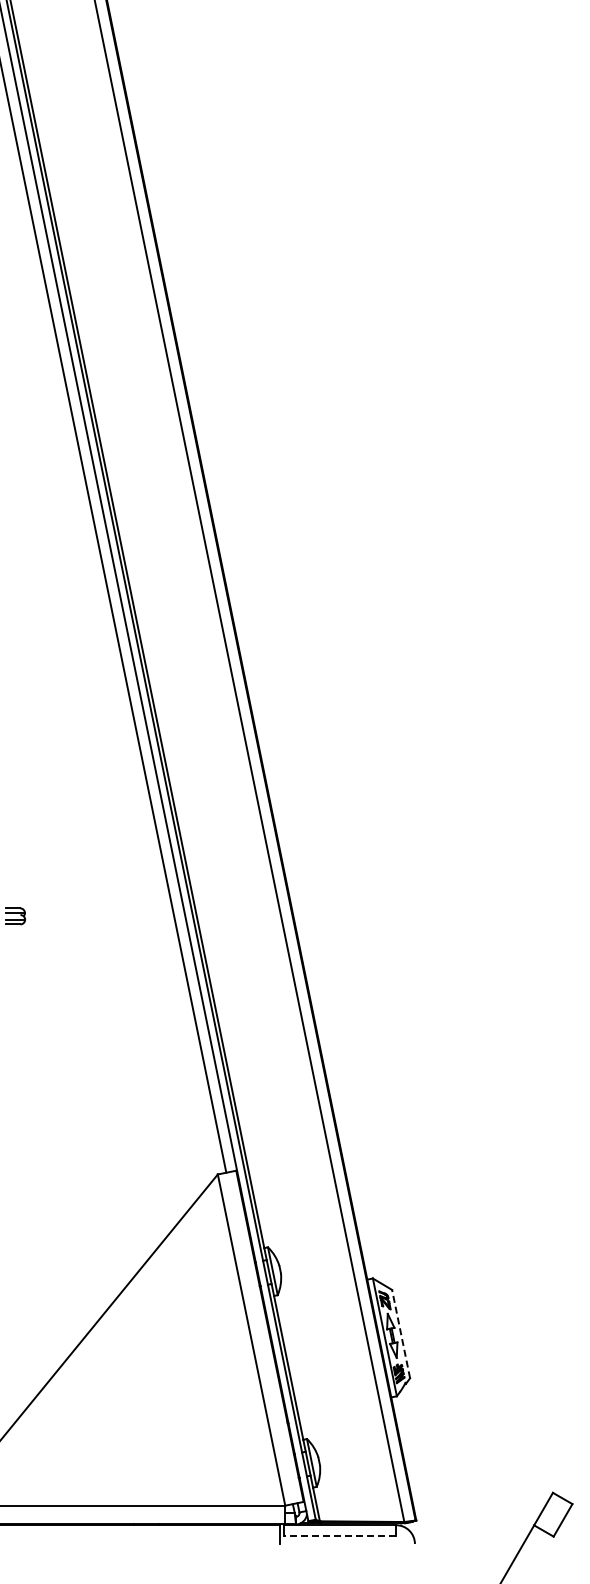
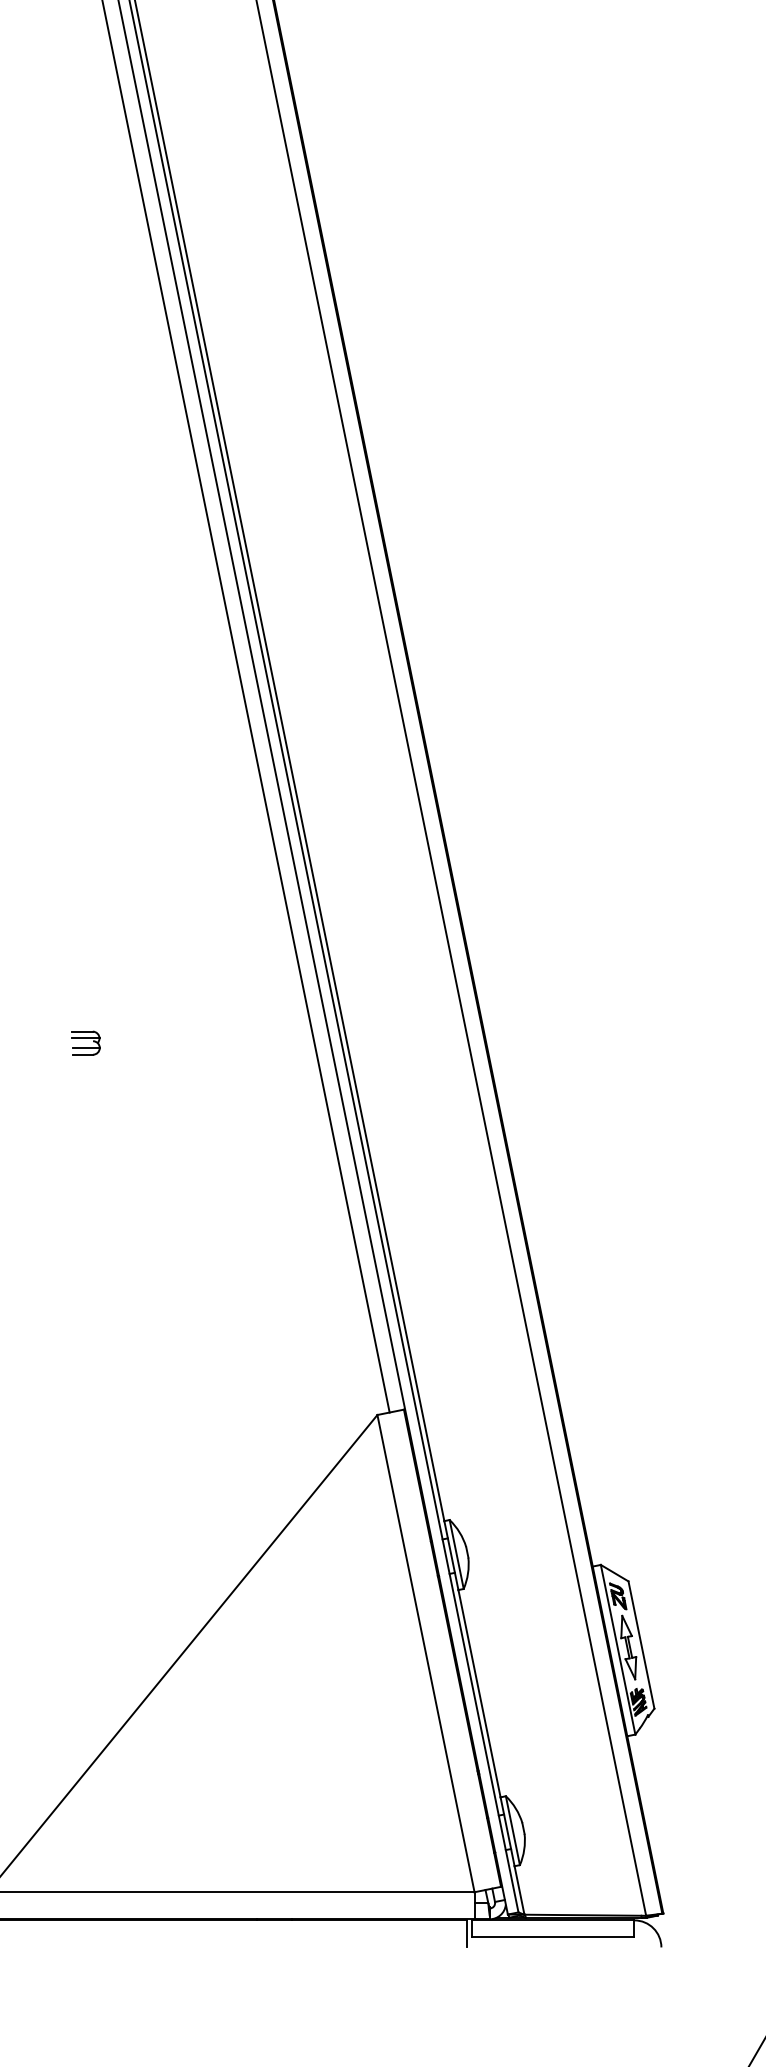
line: (401, 1333) -> (642, 1644), dashed -> solid
line: (339, 1536) -> (552, 1936), dashed -> solid

